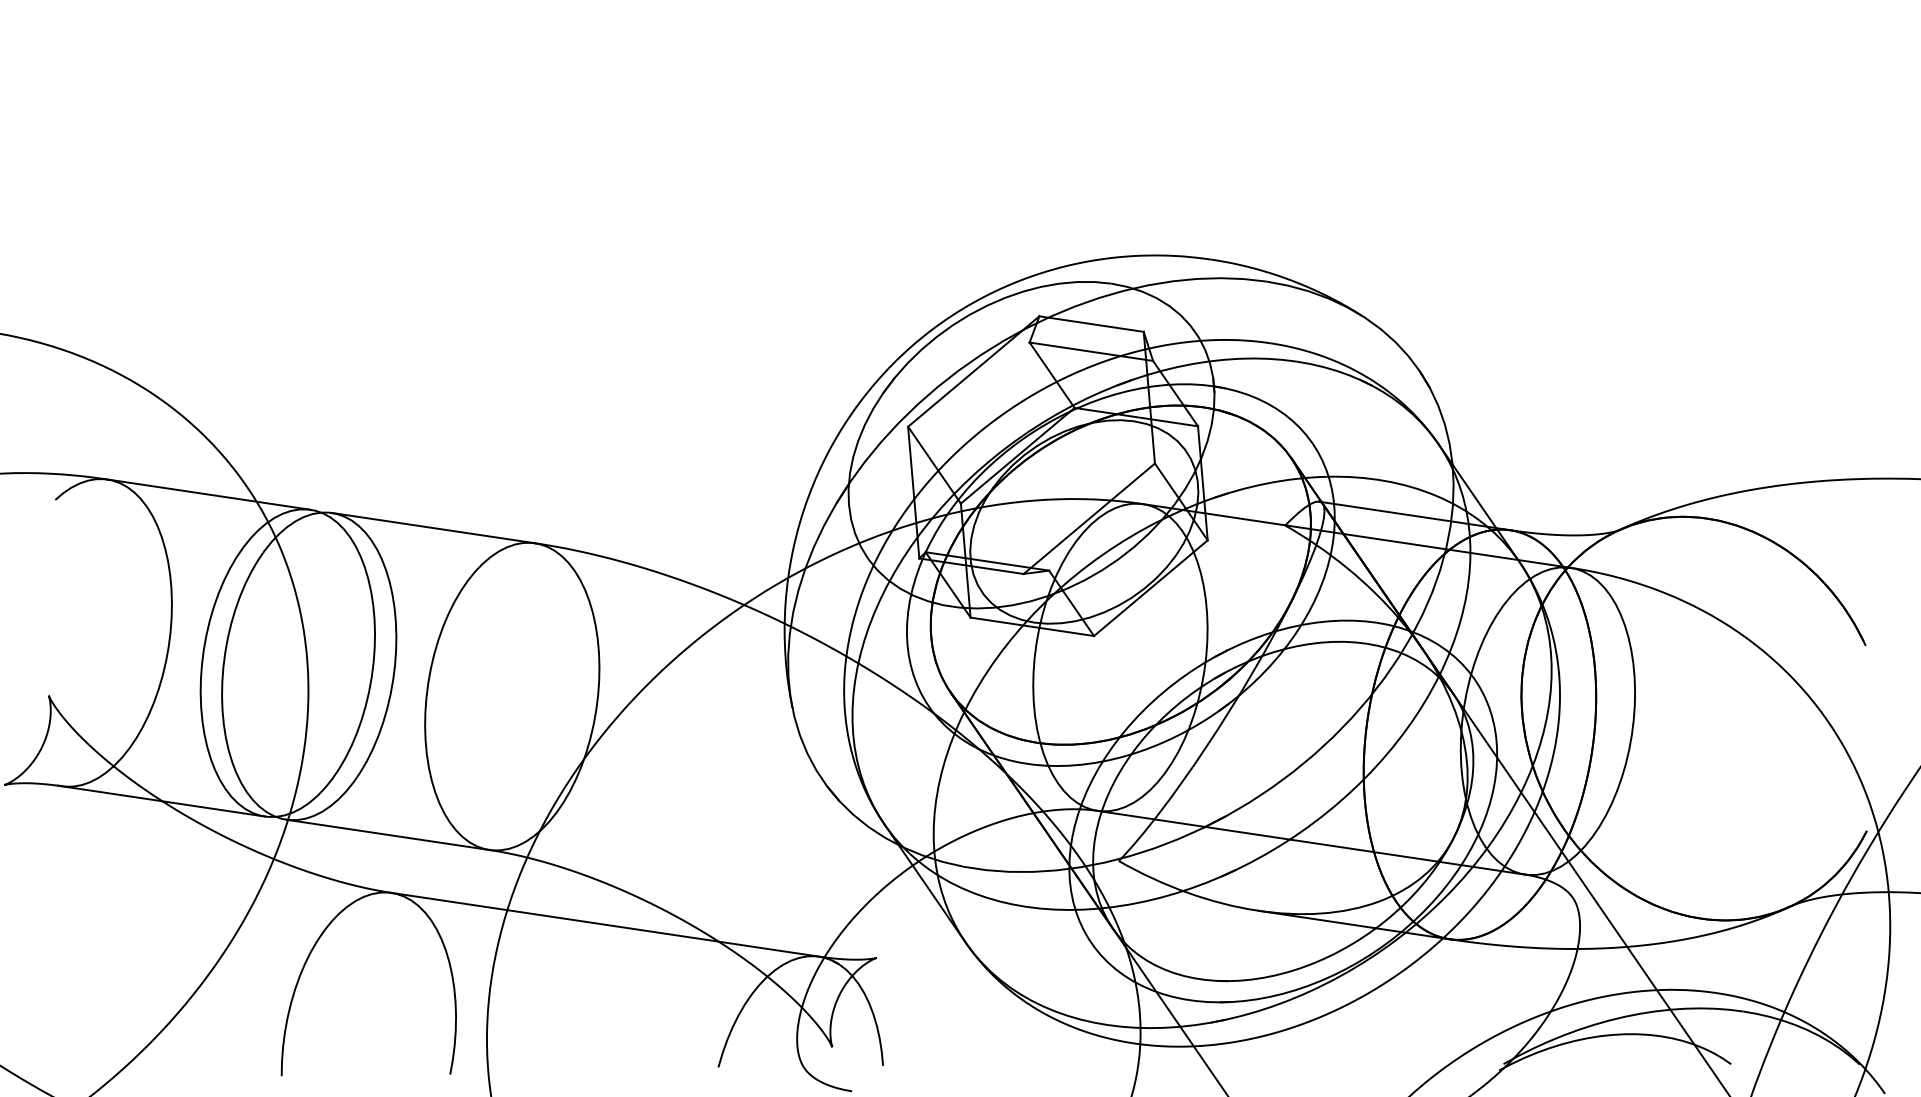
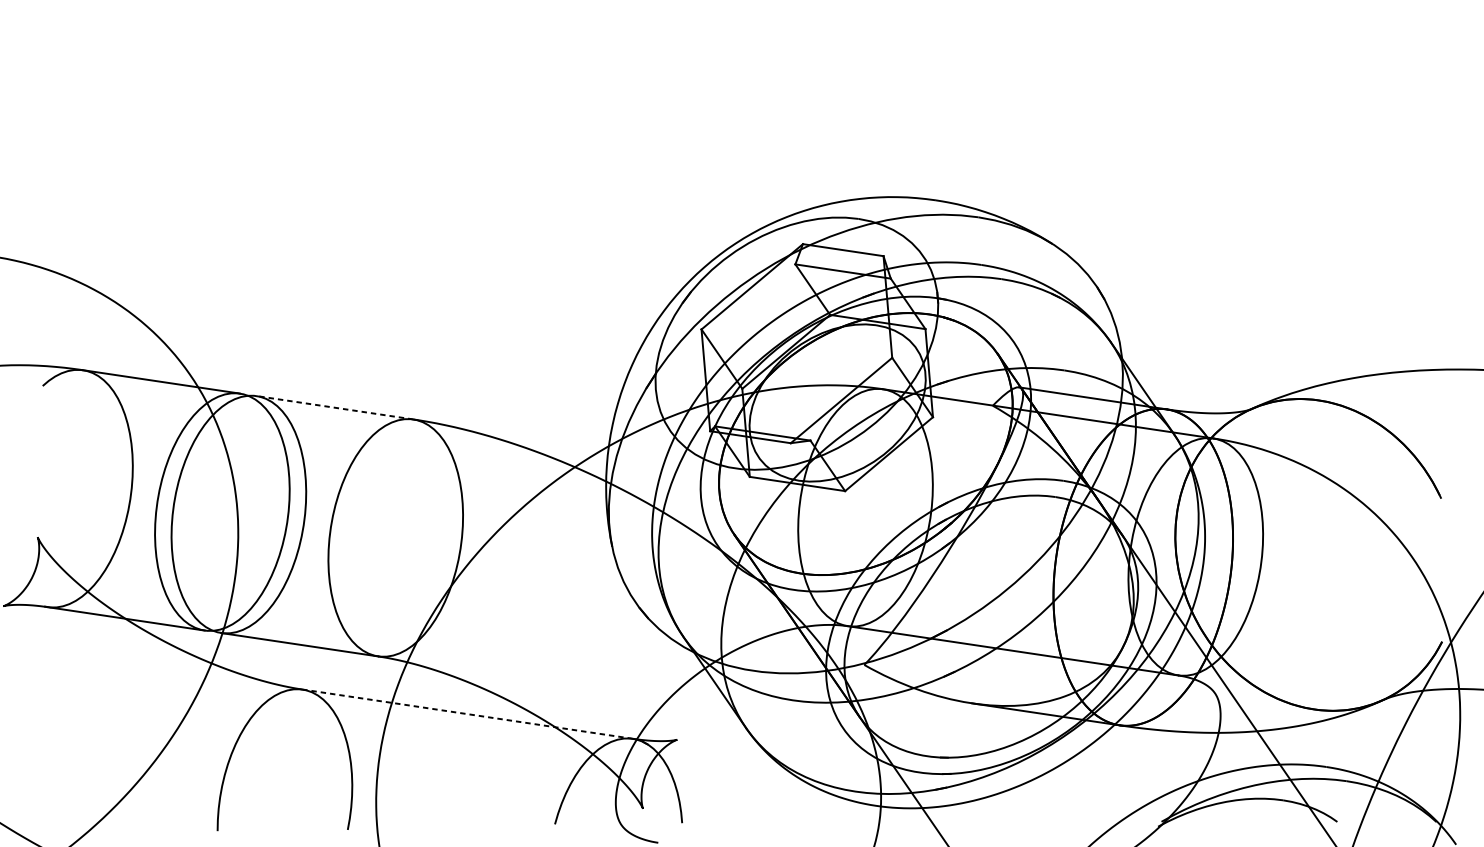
line: (433, 528) -> (334, 408), solid -> dashed
line: (605, 924) -> (467, 713), solid -> dashed

